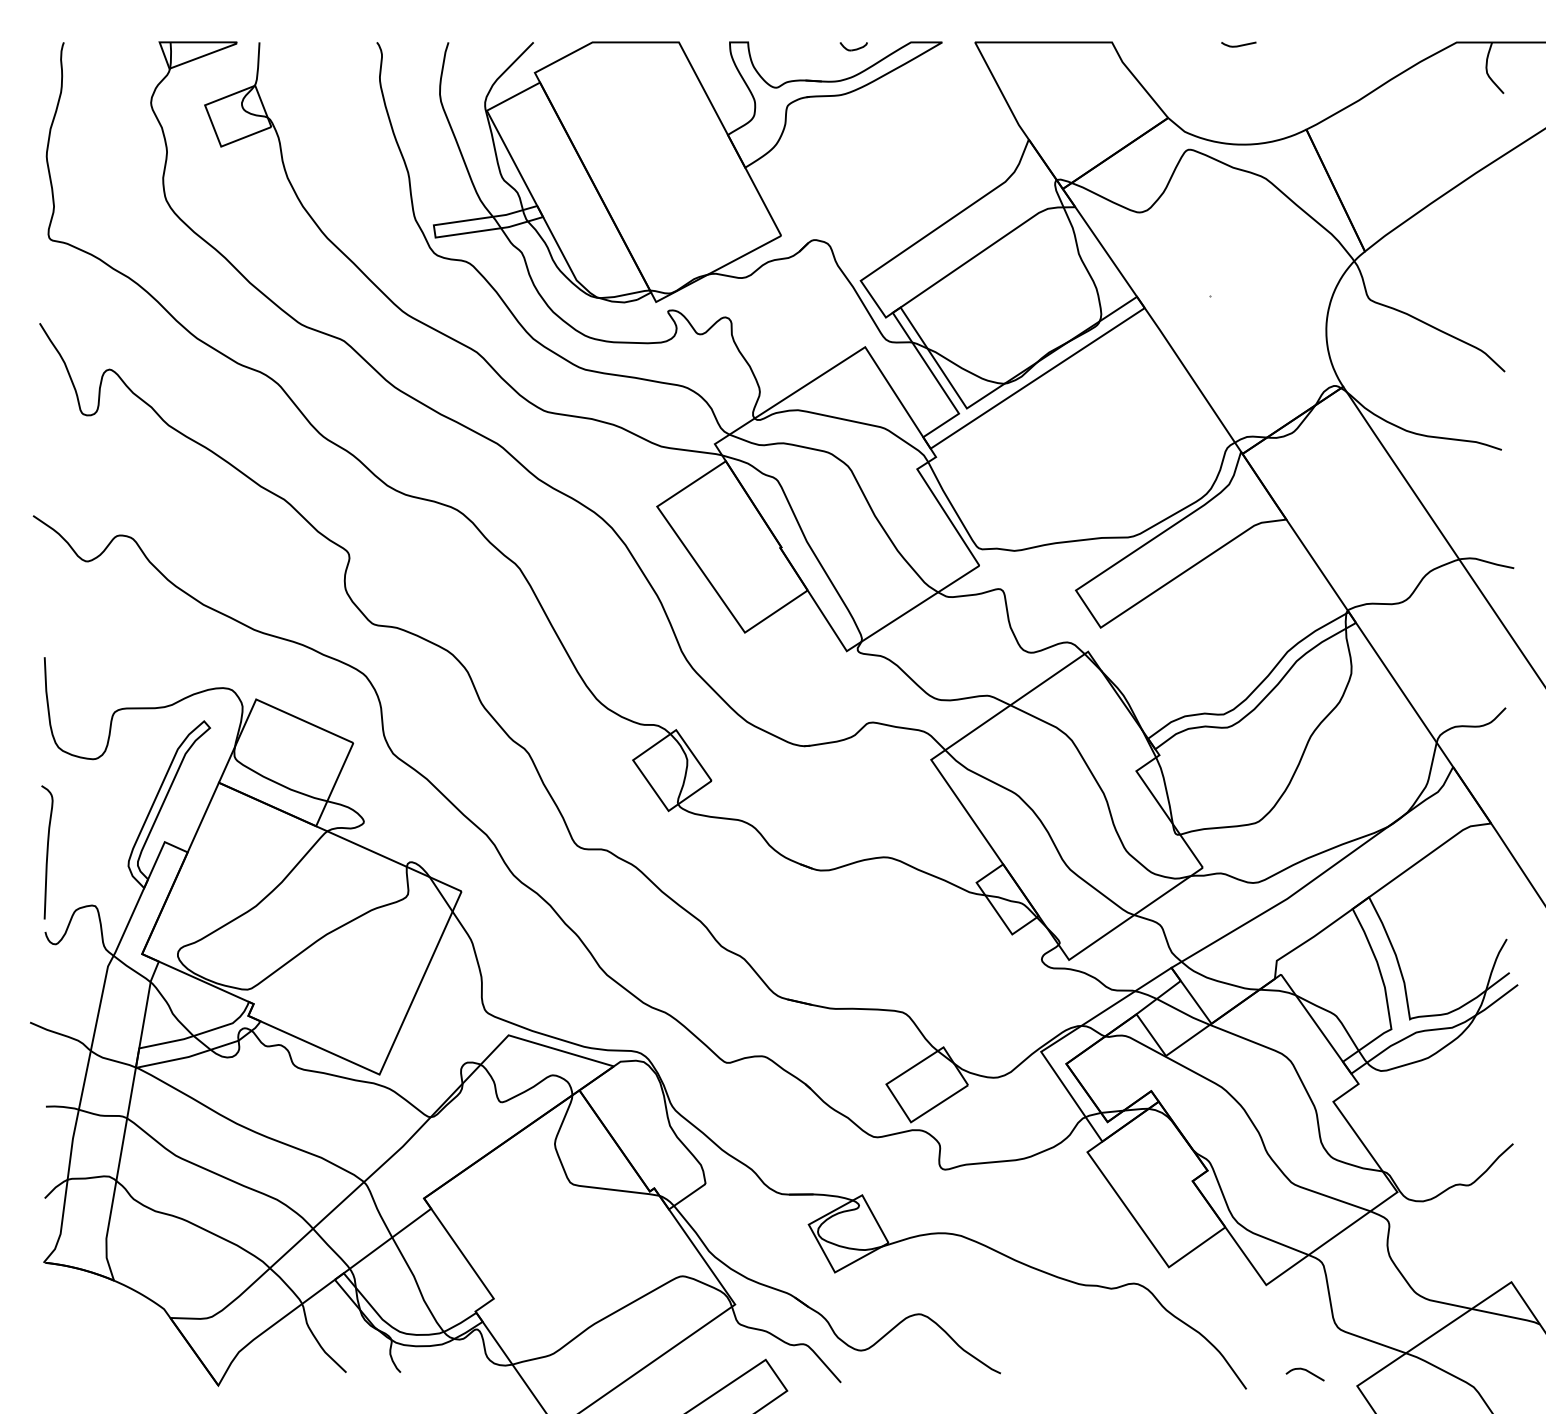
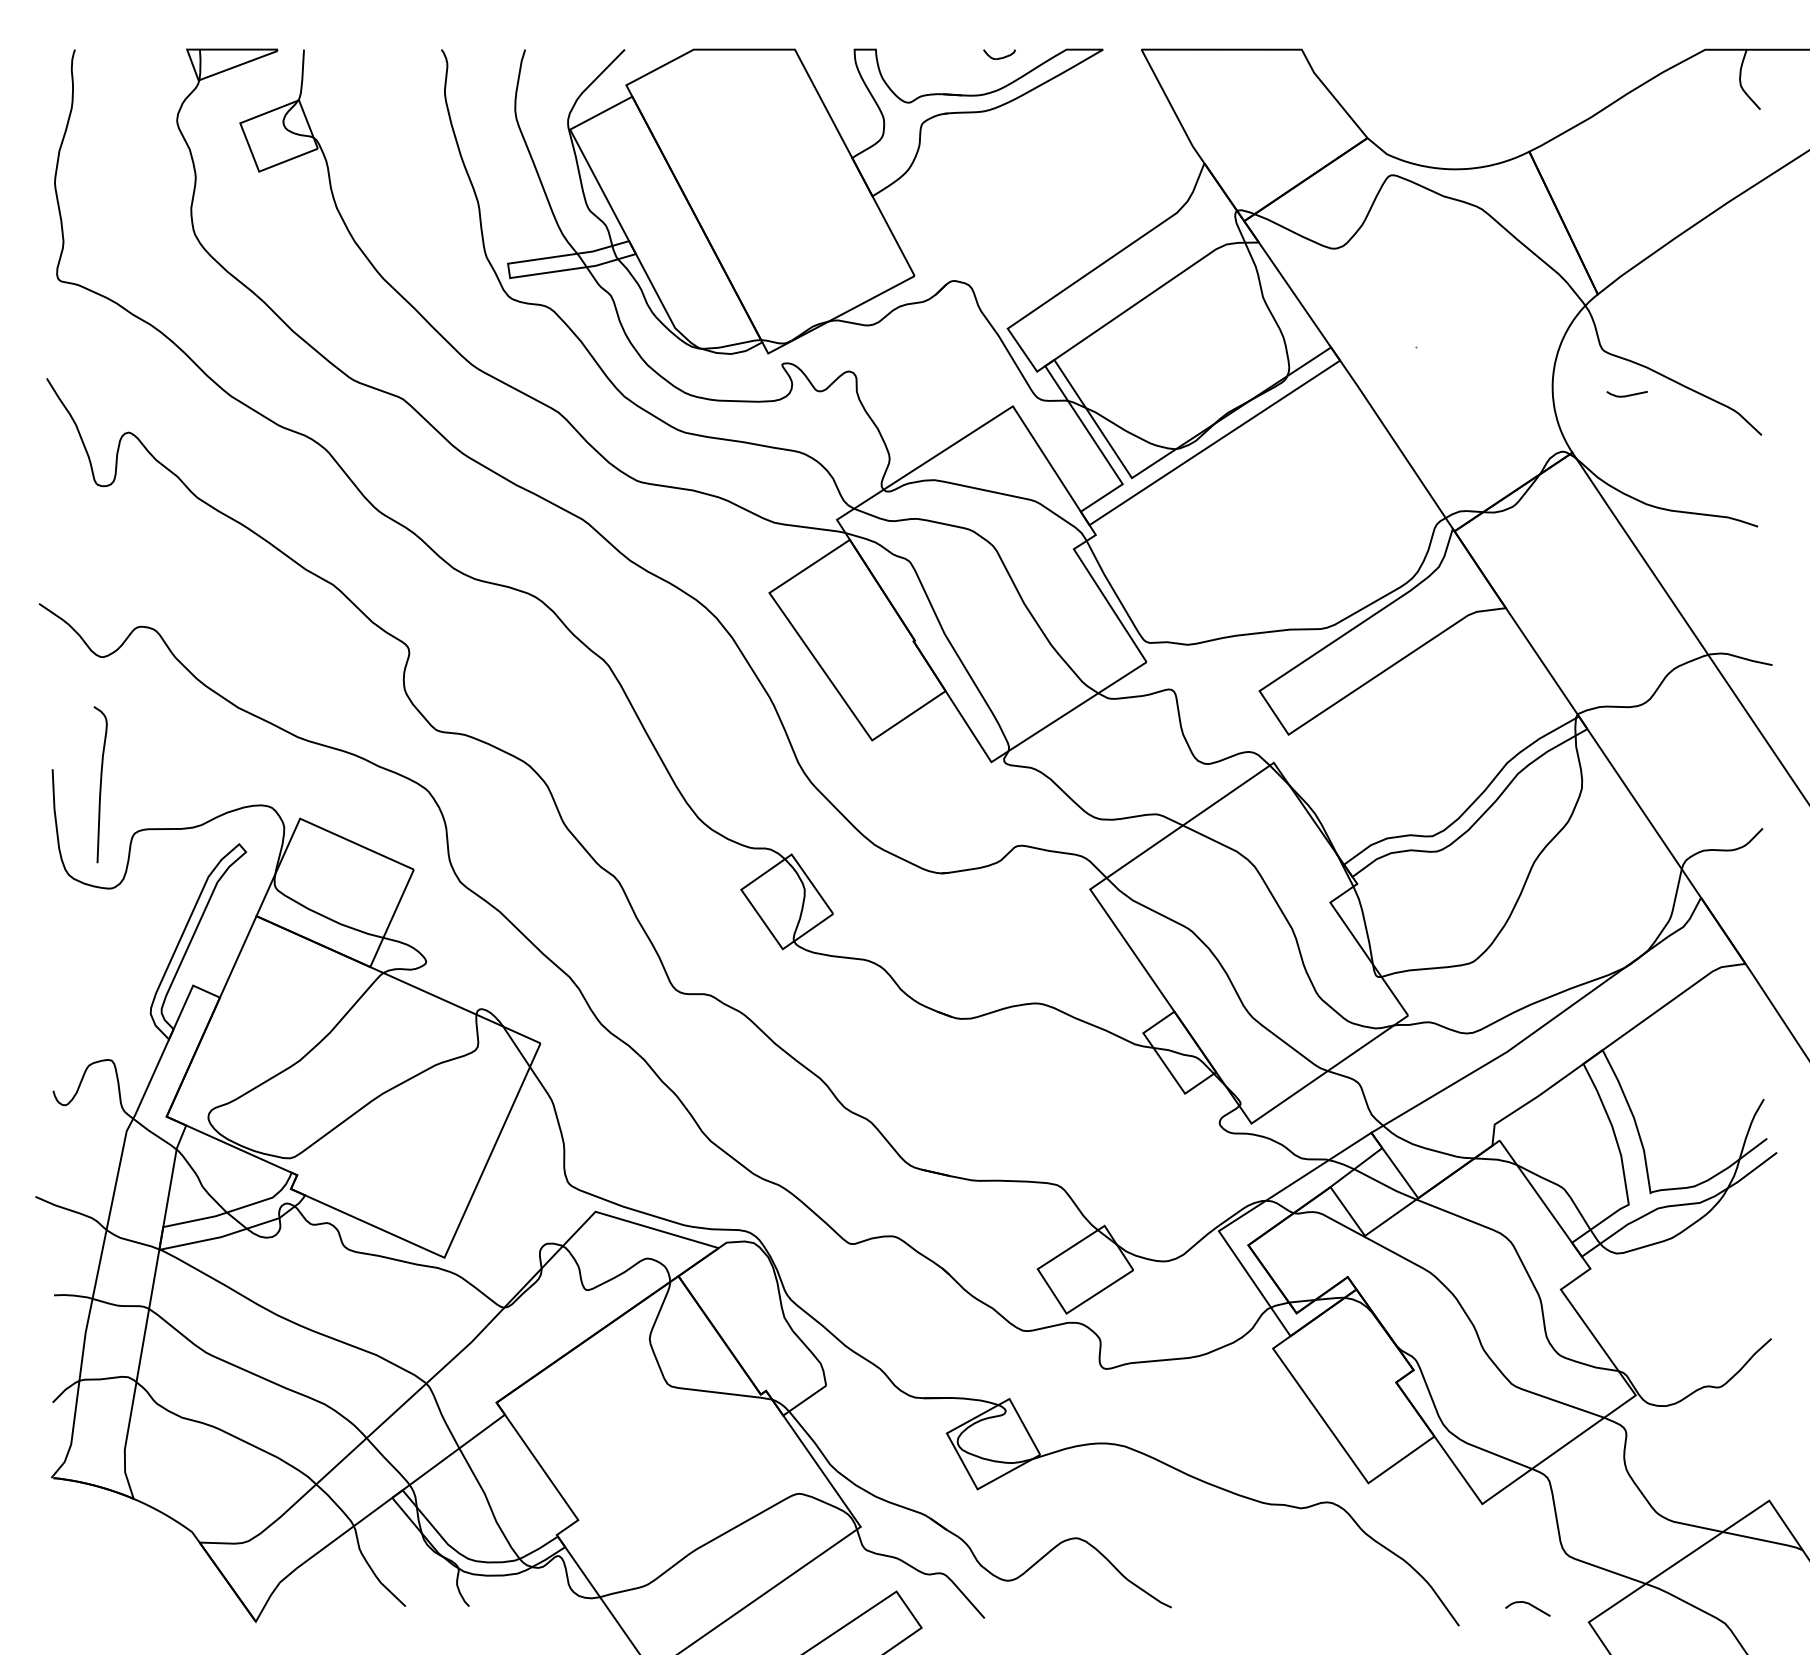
curve: (1238, 45) -> (1626, 395), moved
curve: (47, 852) -> (100, 784), moved

